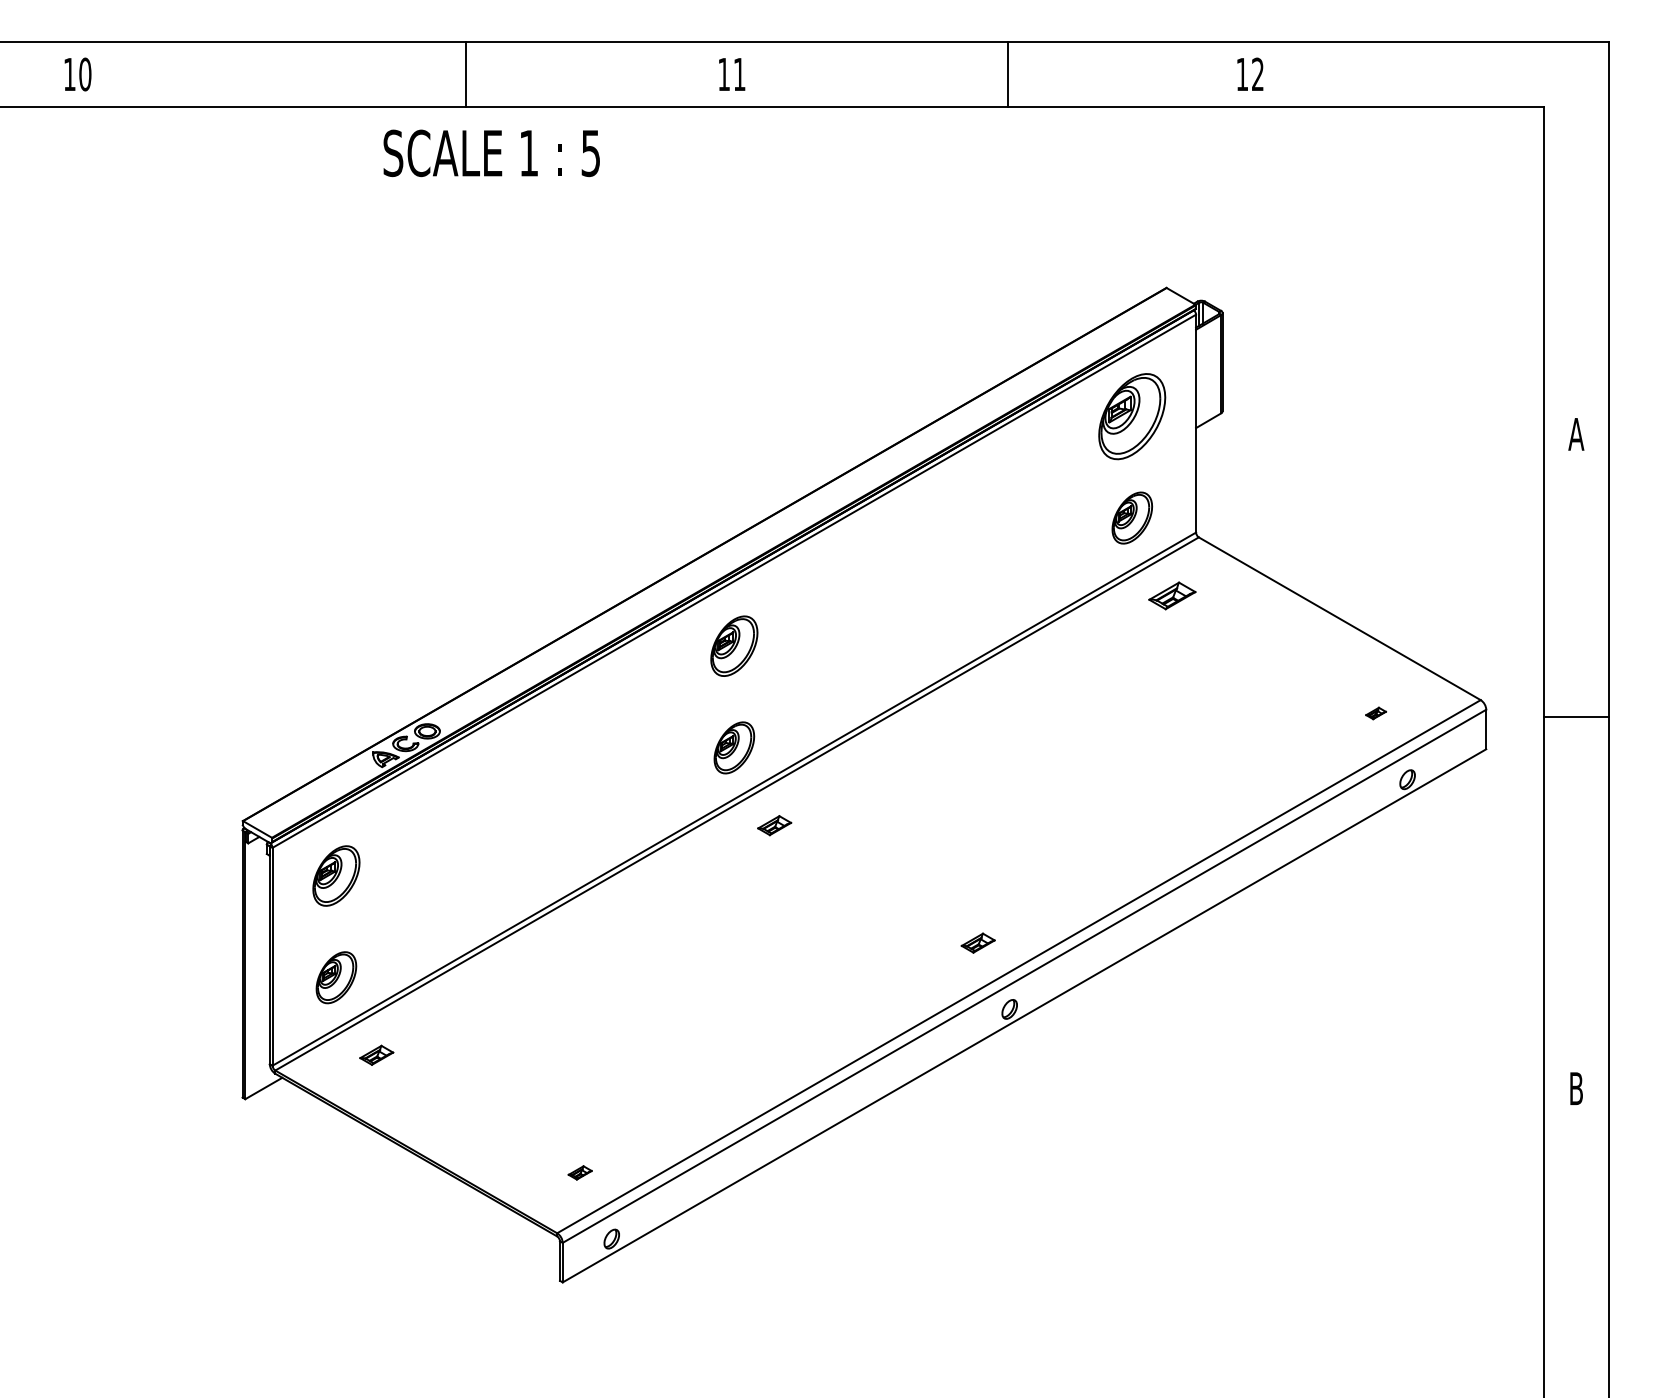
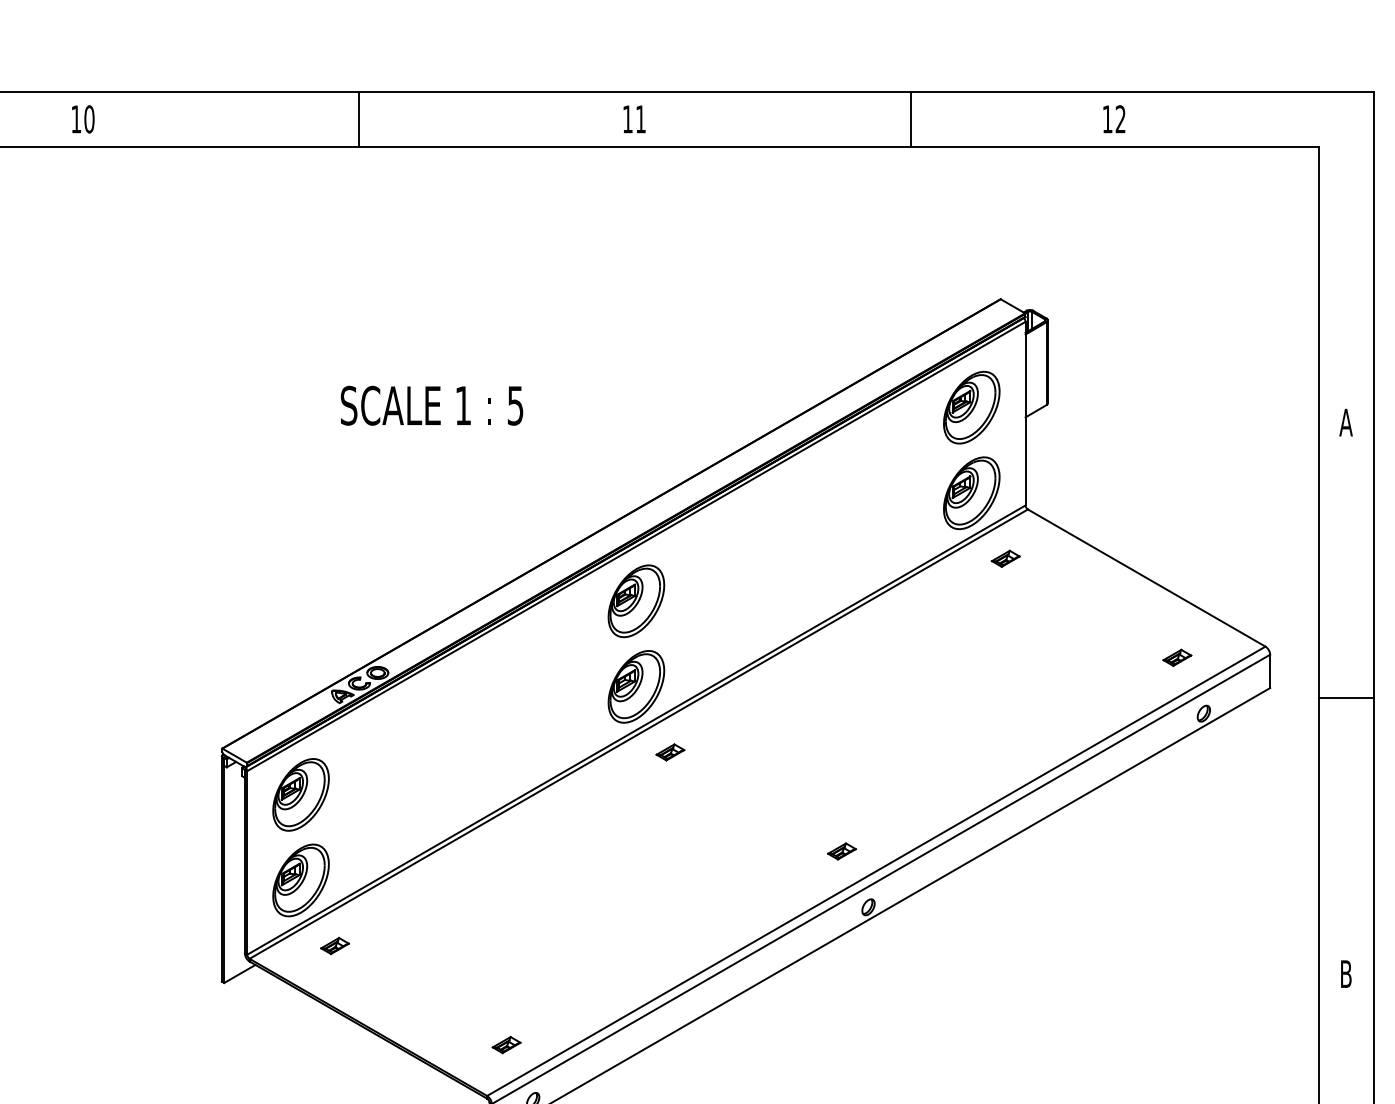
text: (1250, 73) -> (1114, 118), moved
line: (466, 74) -> (359, 119), moved
line: (1007, 74) -> (910, 119), moved
text: (491, 153) -> (431, 405), moved
part: (1132, 517) -> (972, 492), size x1.67
part: (1172, 595) -> (1005, 558), size x0.71
part: (734, 645) -> (636, 600), size x1.43
part: (1375, 713) -> (1176, 657), size x1.67
line: (1576, 717) -> (1346, 698), moved
part: (734, 747) -> (636, 686), size x1.67
part: (336, 875) -> (301, 794), size x1.43
part: (336, 977) -> (301, 880), size x1.67
part: (579, 1172) -> (505, 1044), size x1.43

